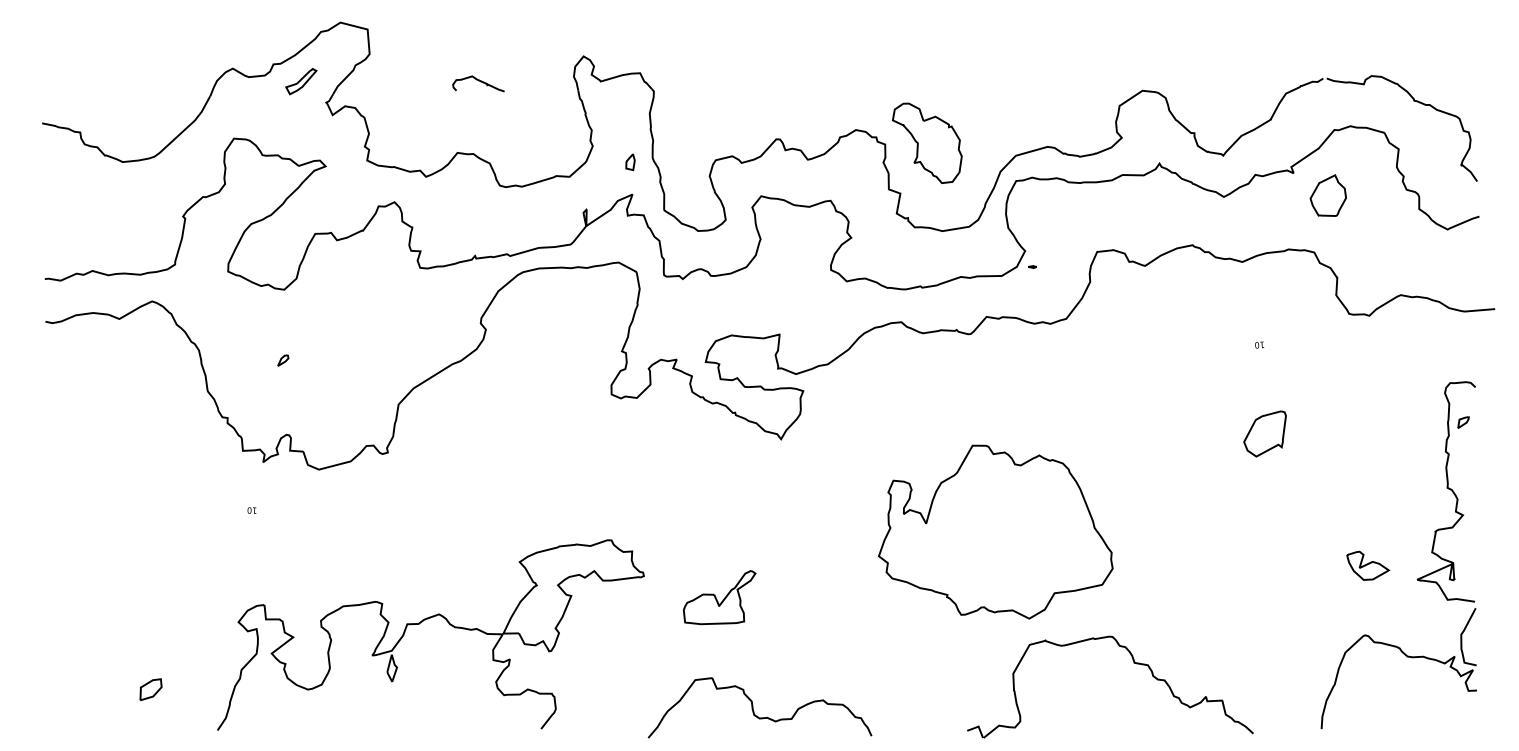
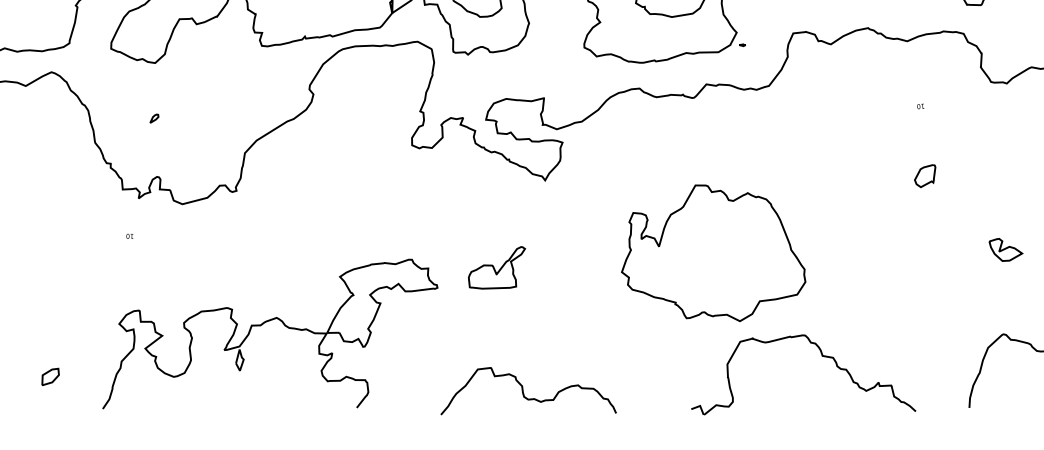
part: (1265, 433) -> (925, 175), size x0.62
part: (1368, 565) -> (1006, 249), moved
part: (719, 597) -> (496, 267), moved

